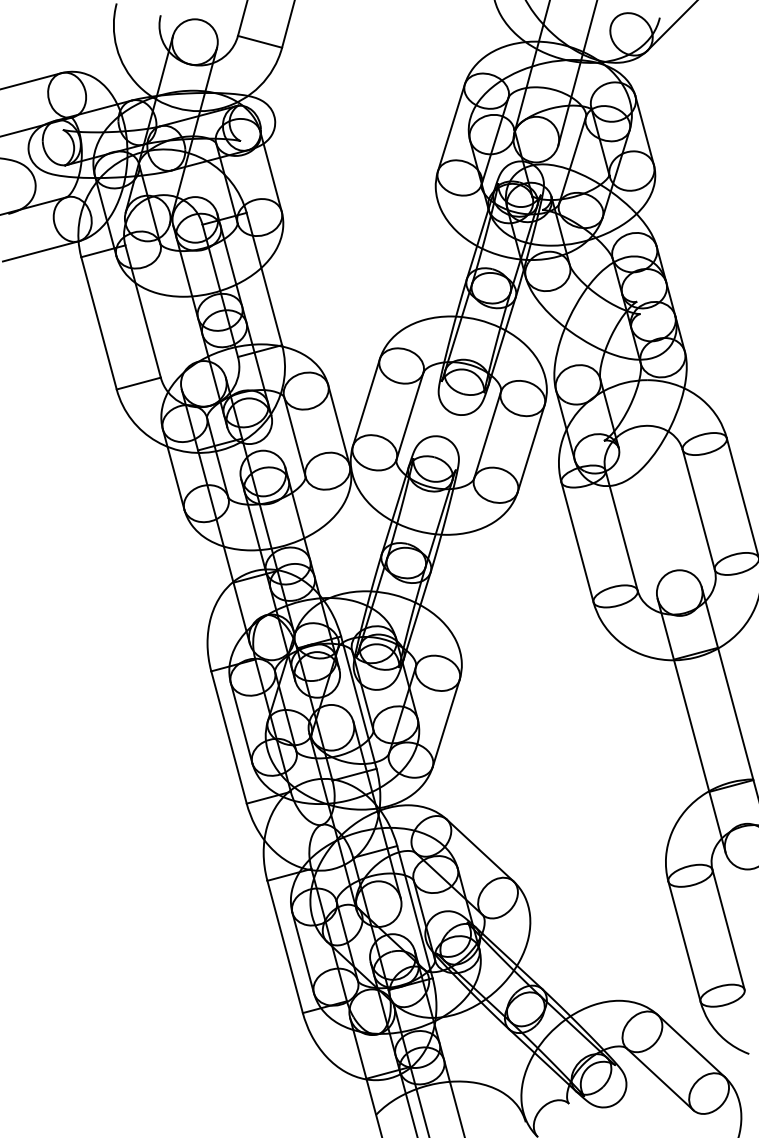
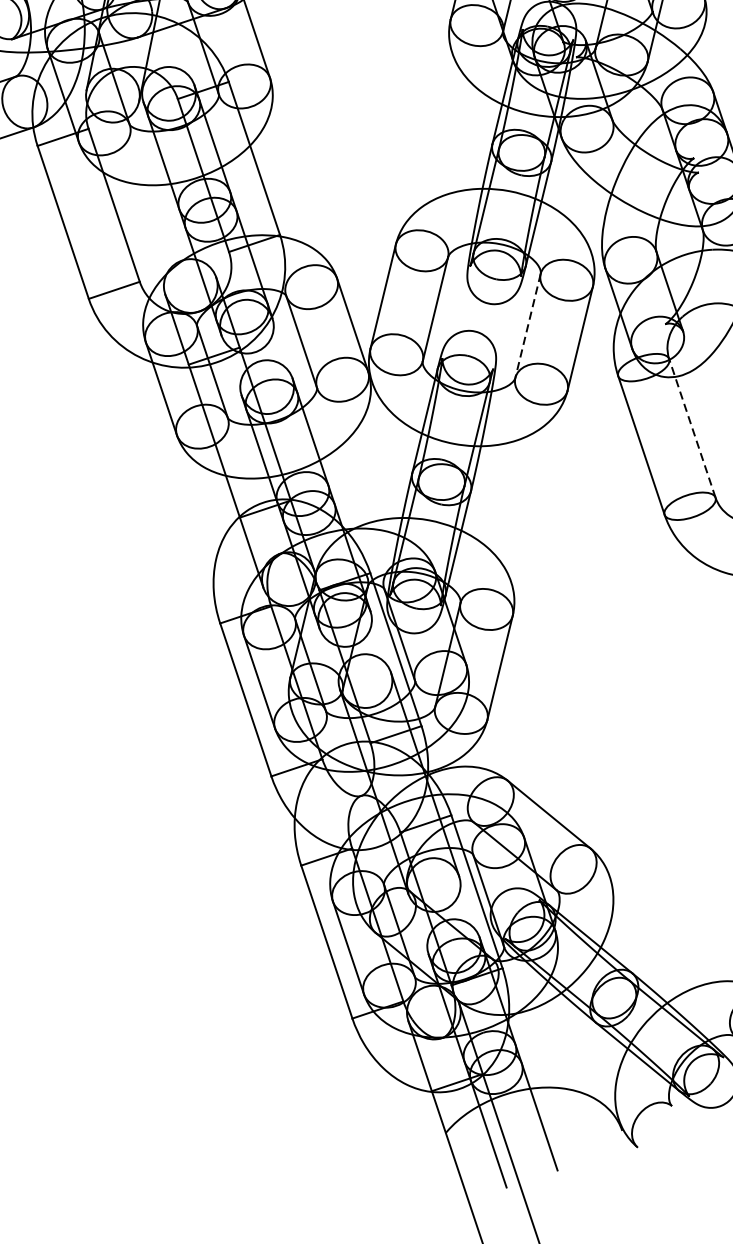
line: (487, 435) -> (527, 326), solid -> dashed
line: (621, 530) -> (692, 428), solid -> dashed

